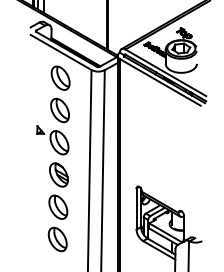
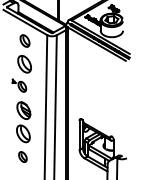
part: (60, 77) -> (24, 40), size x0.7
part: (52, 140) -> (19, 85), size x0.6
part: (57, 239) -> (22, 157), size x0.6

